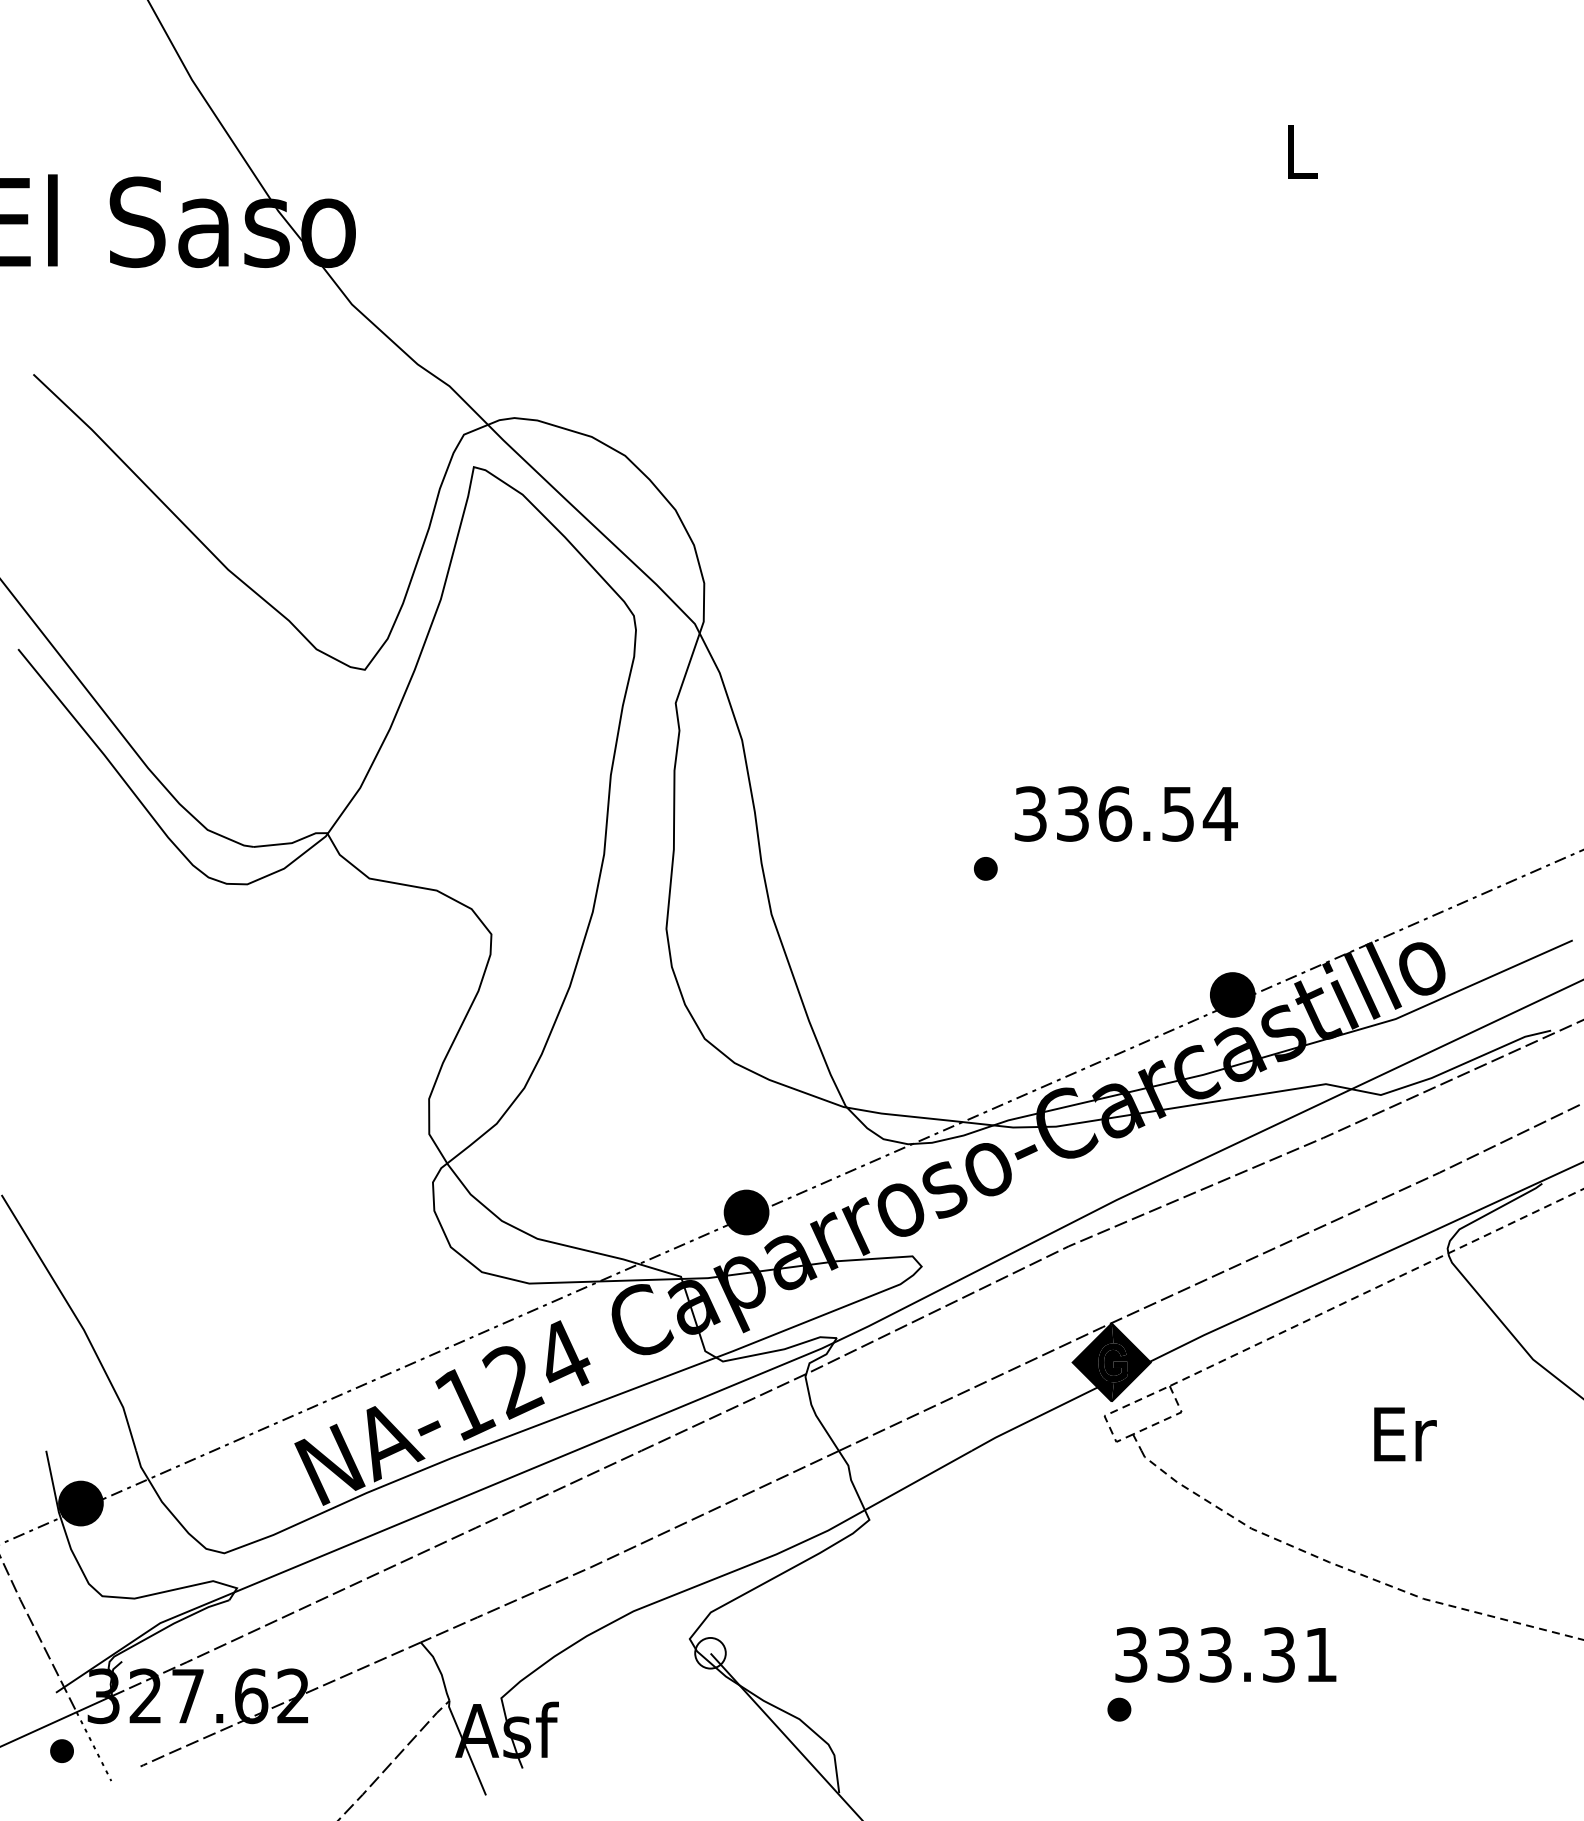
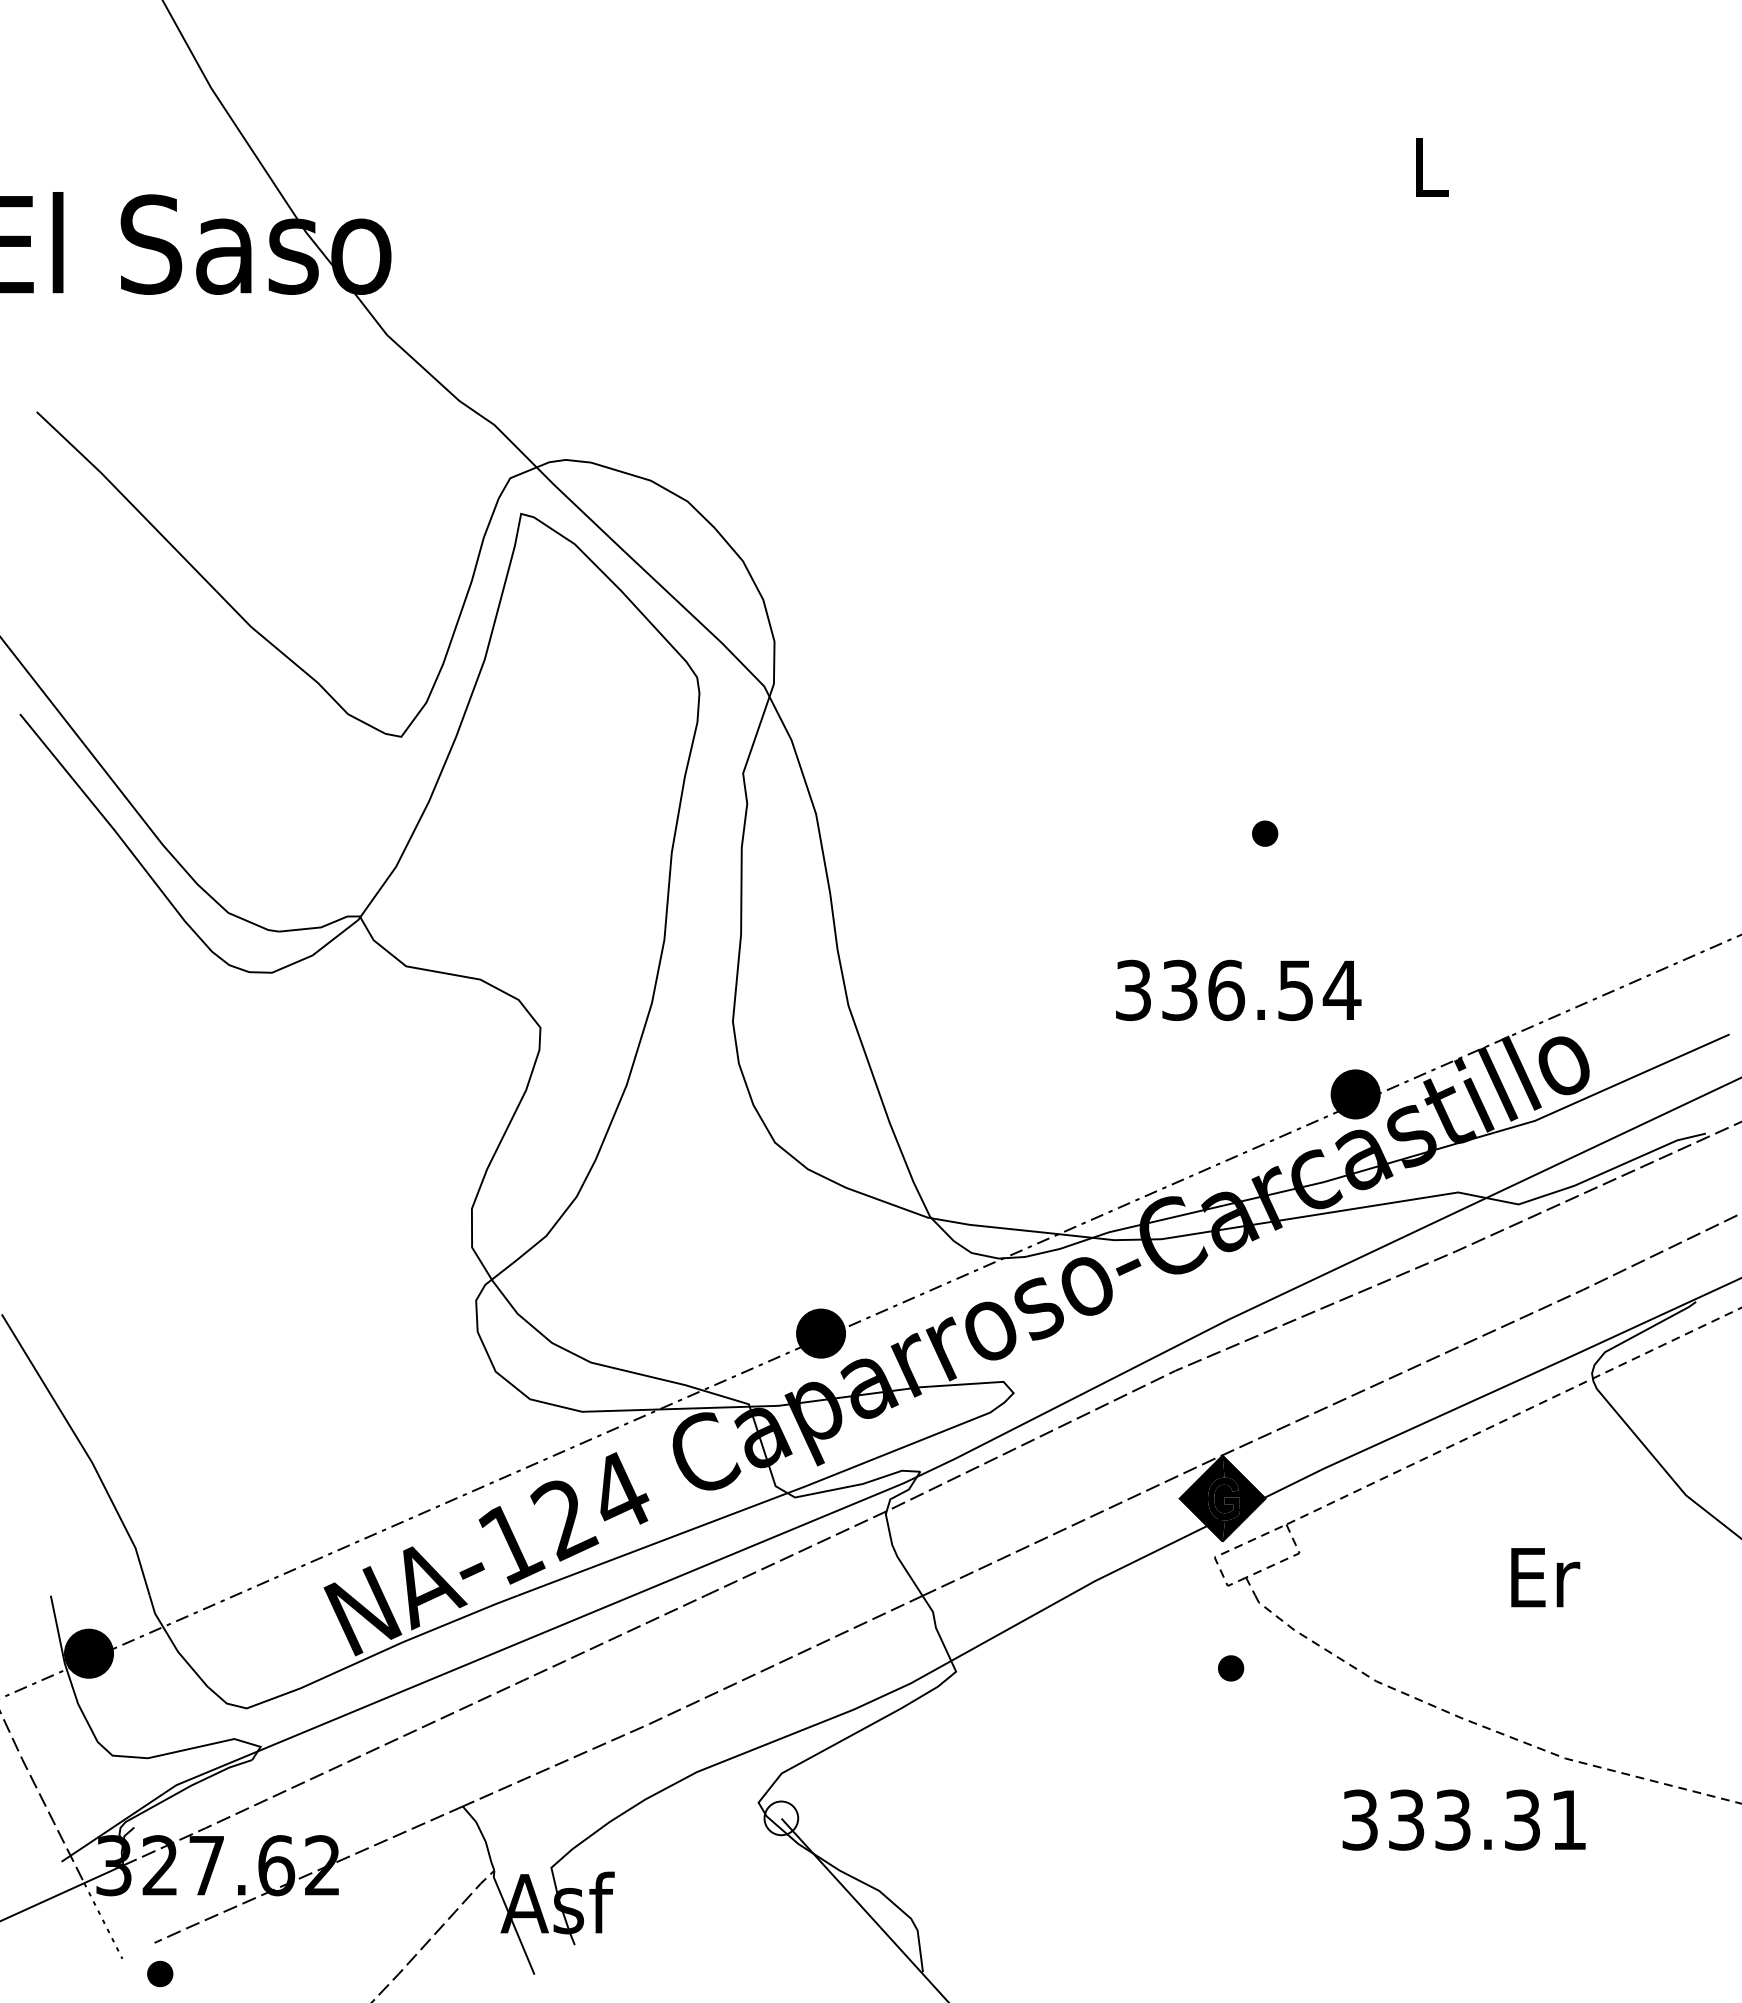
text: (1126, 813) -> (1238, 989), moved
part: (986, 868) -> (1265, 833), moved
text: (1225, 1654) -> (1463, 1819), moved
part: (1119, 1709) -> (1231, 1668), moved
part: (62, 1751) -> (160, 1974), moved

